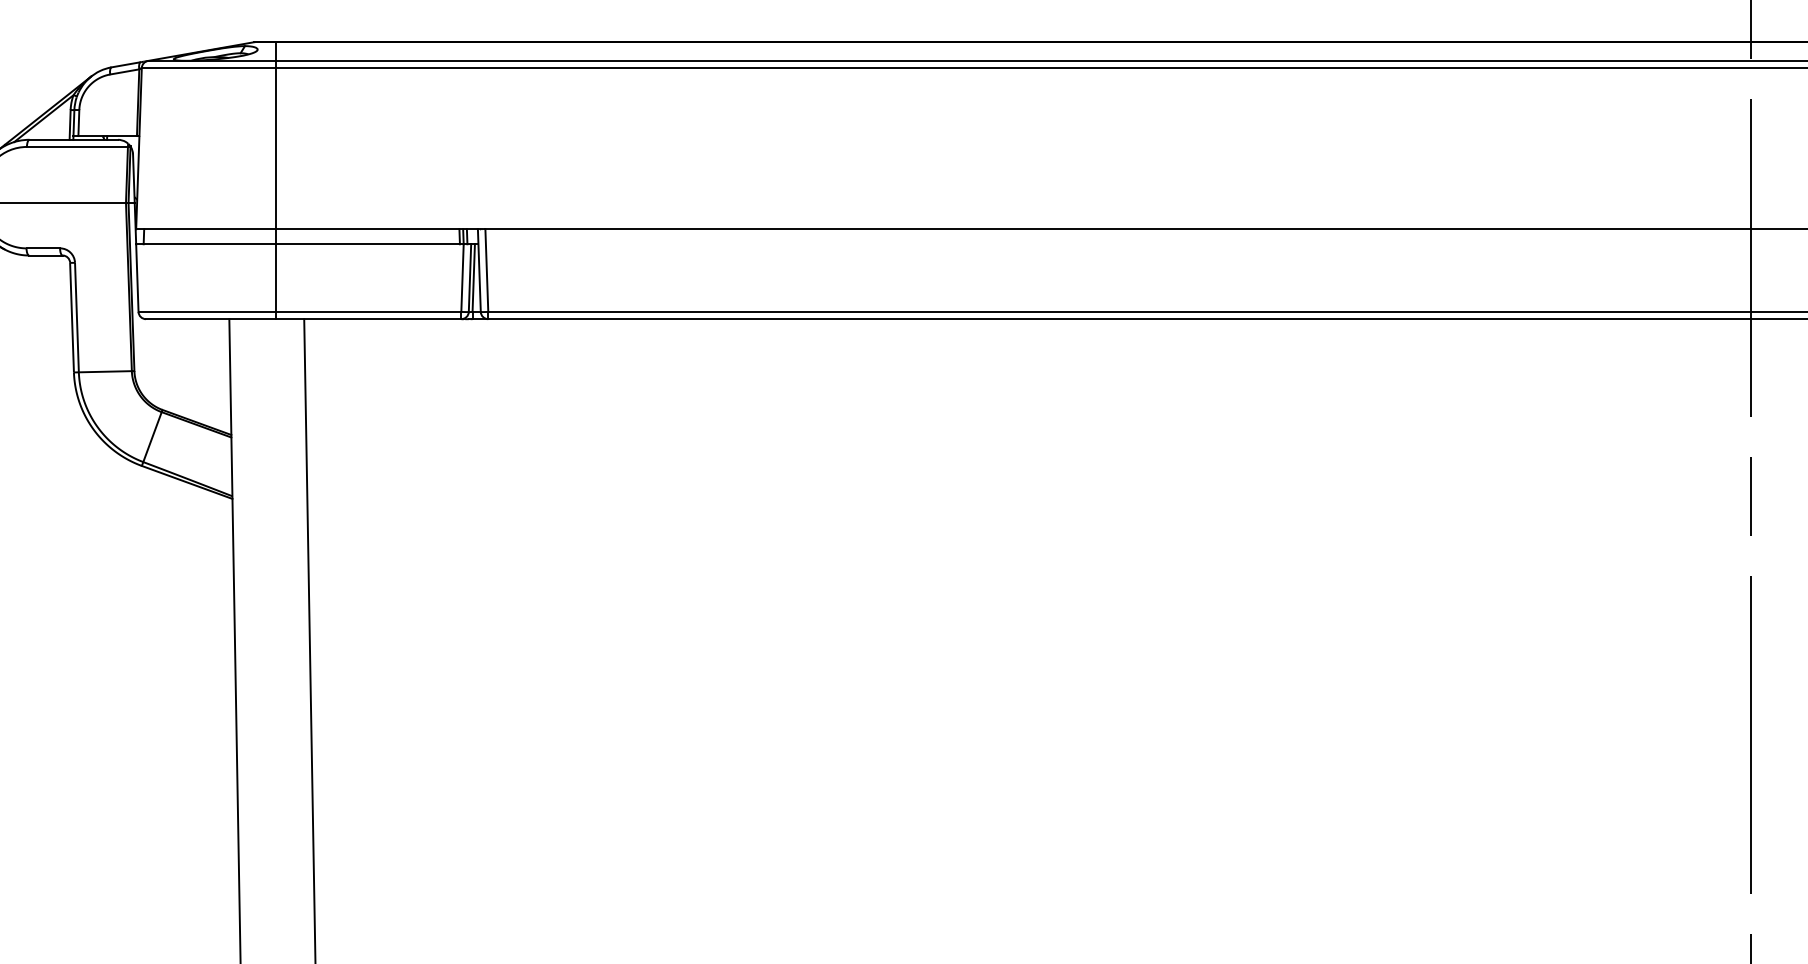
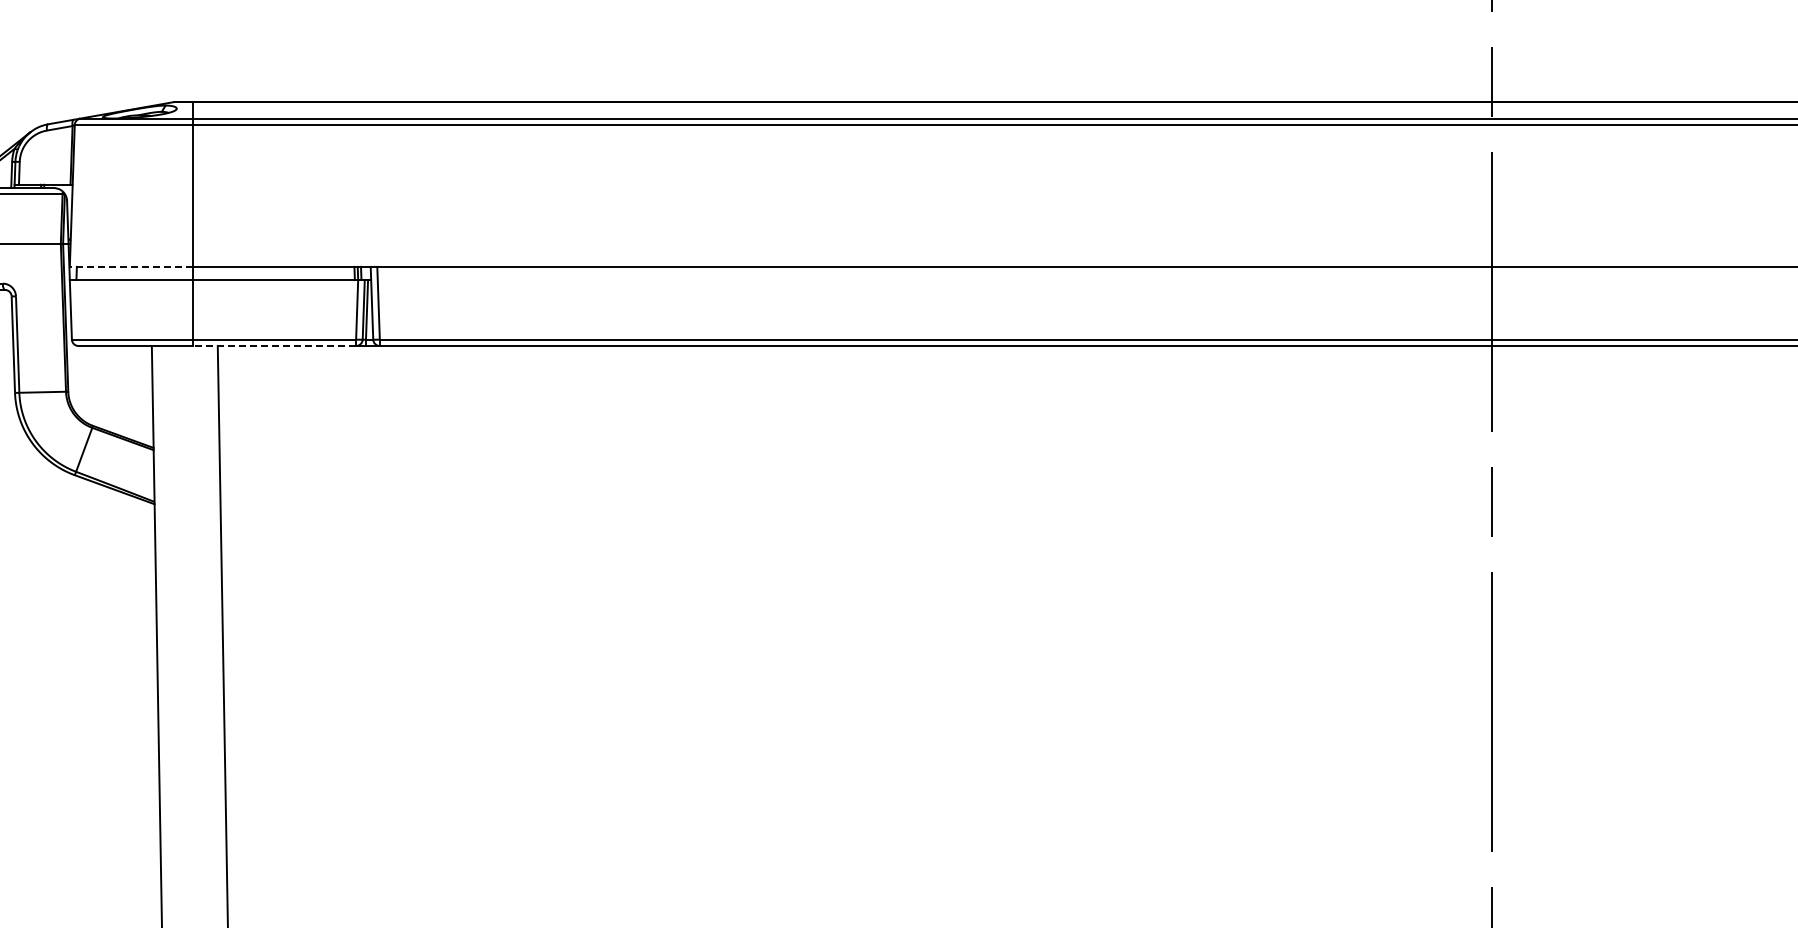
line: (206, 228) -> (131, 266), solid -> dashed
line: (368, 319) -> (274, 346), solid -> dashed

